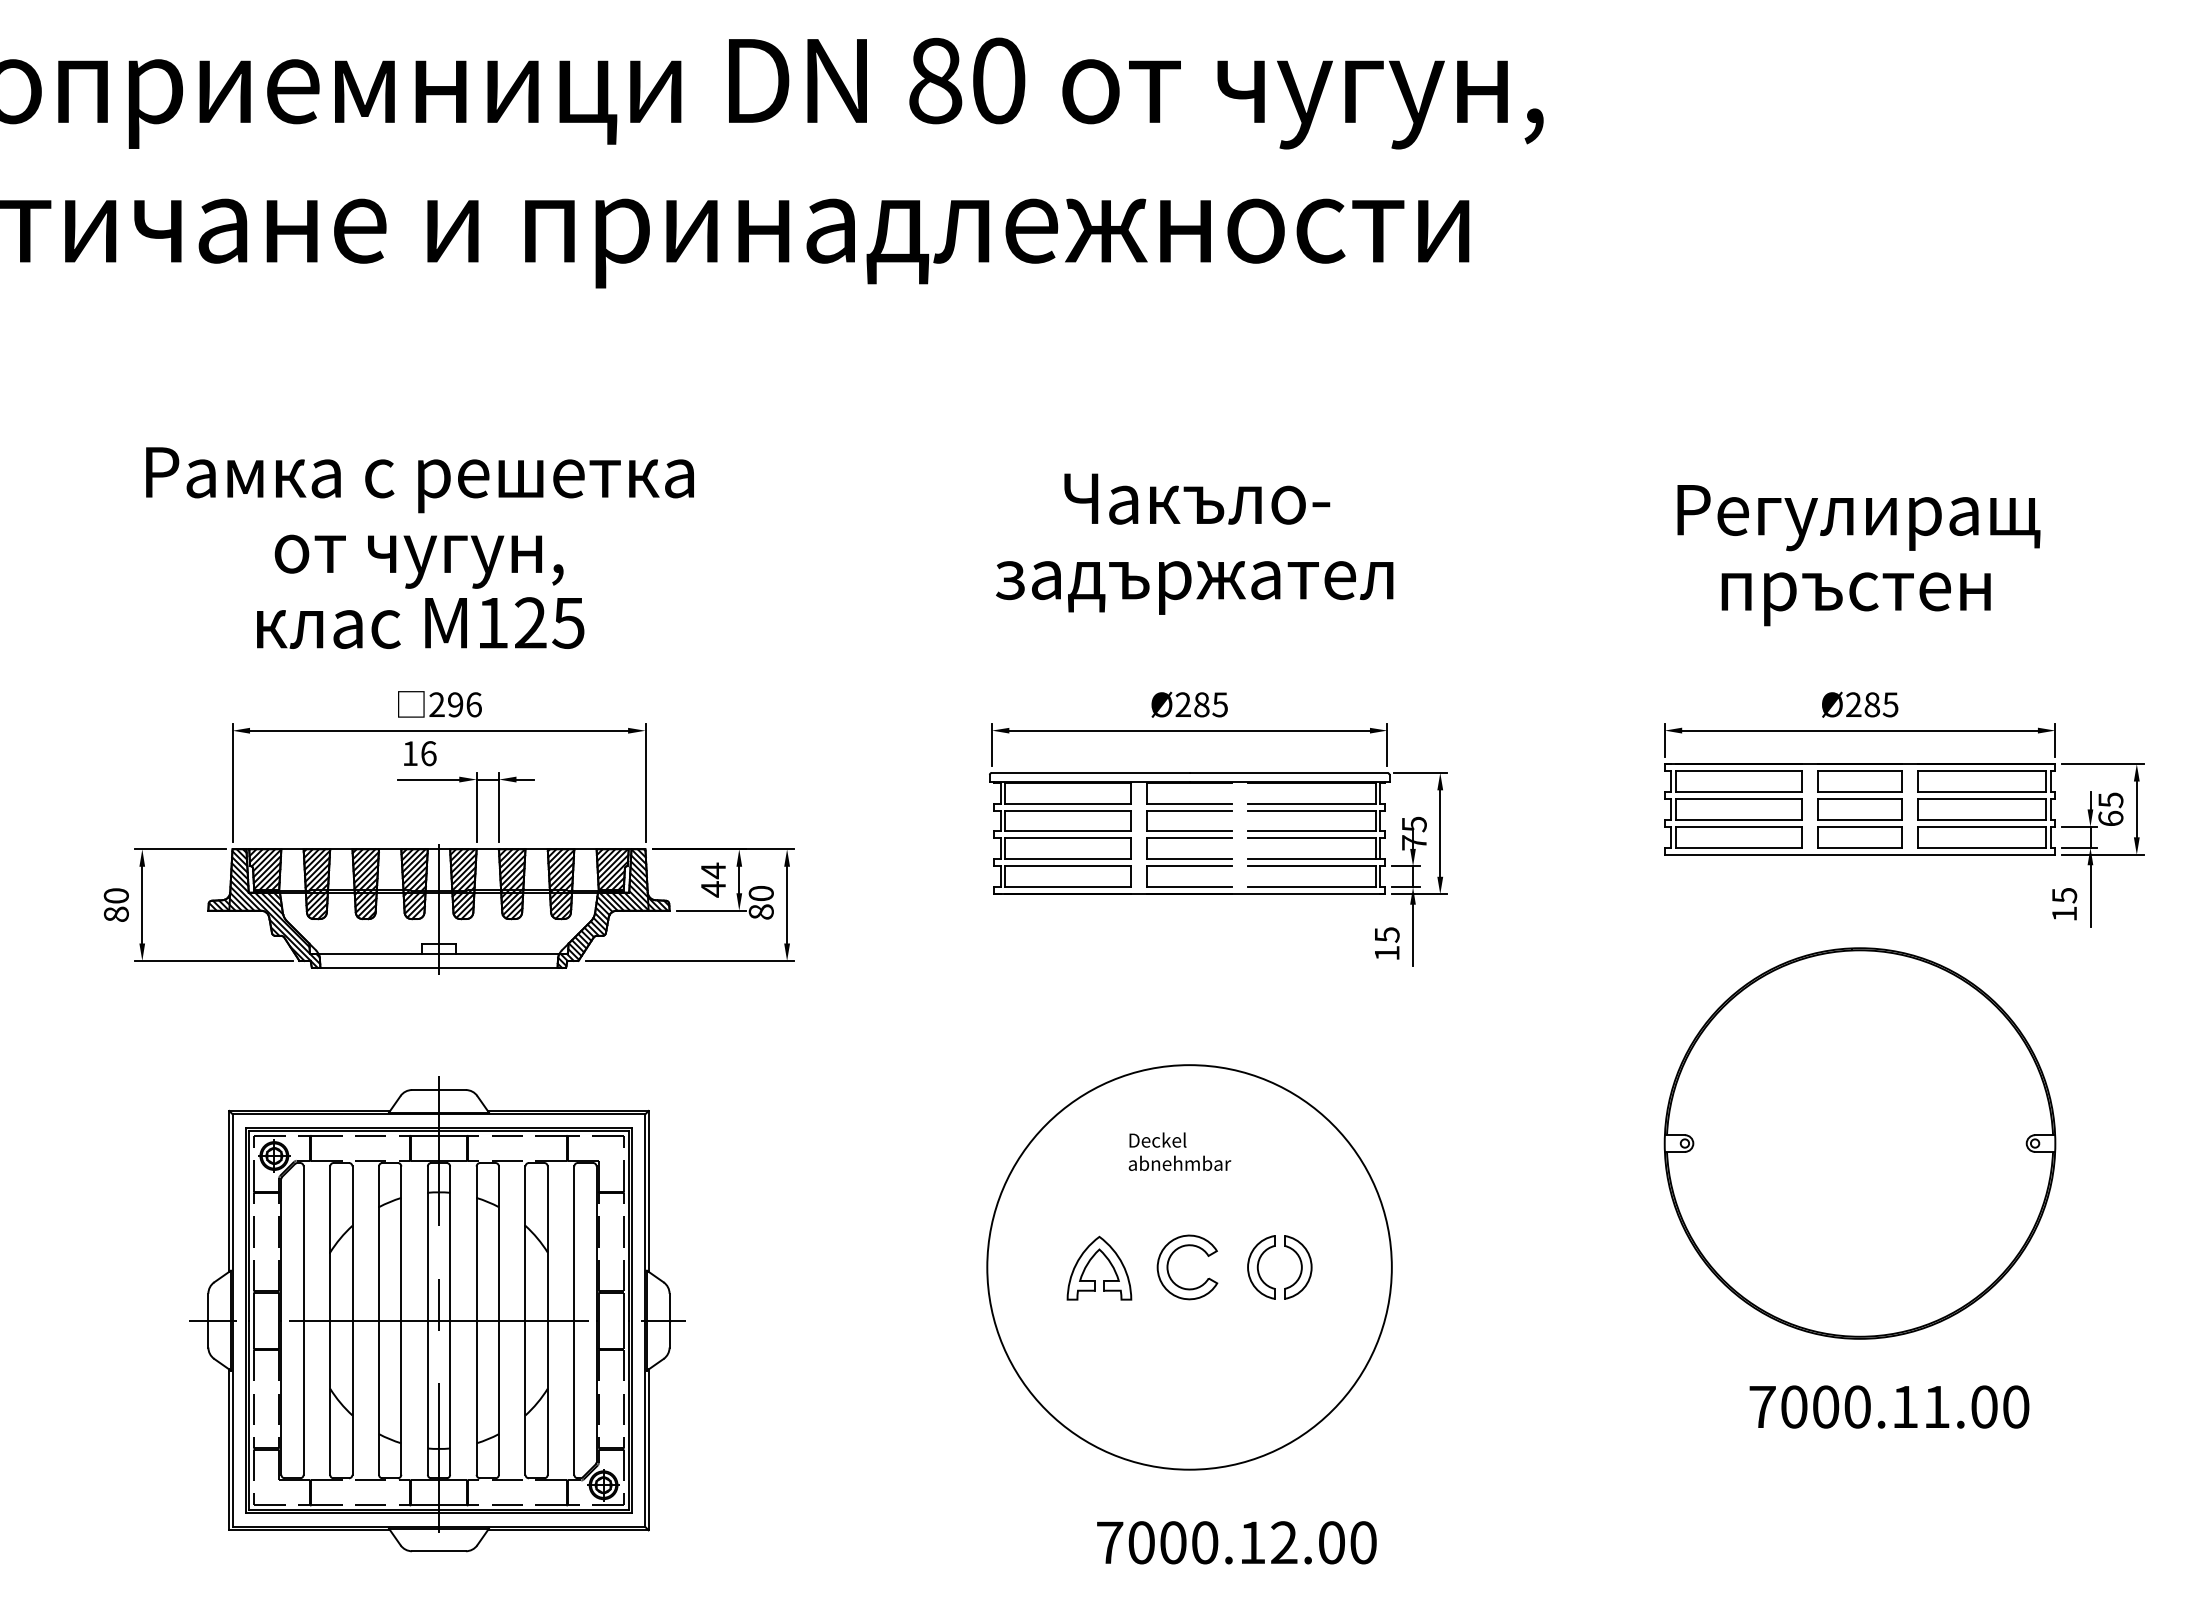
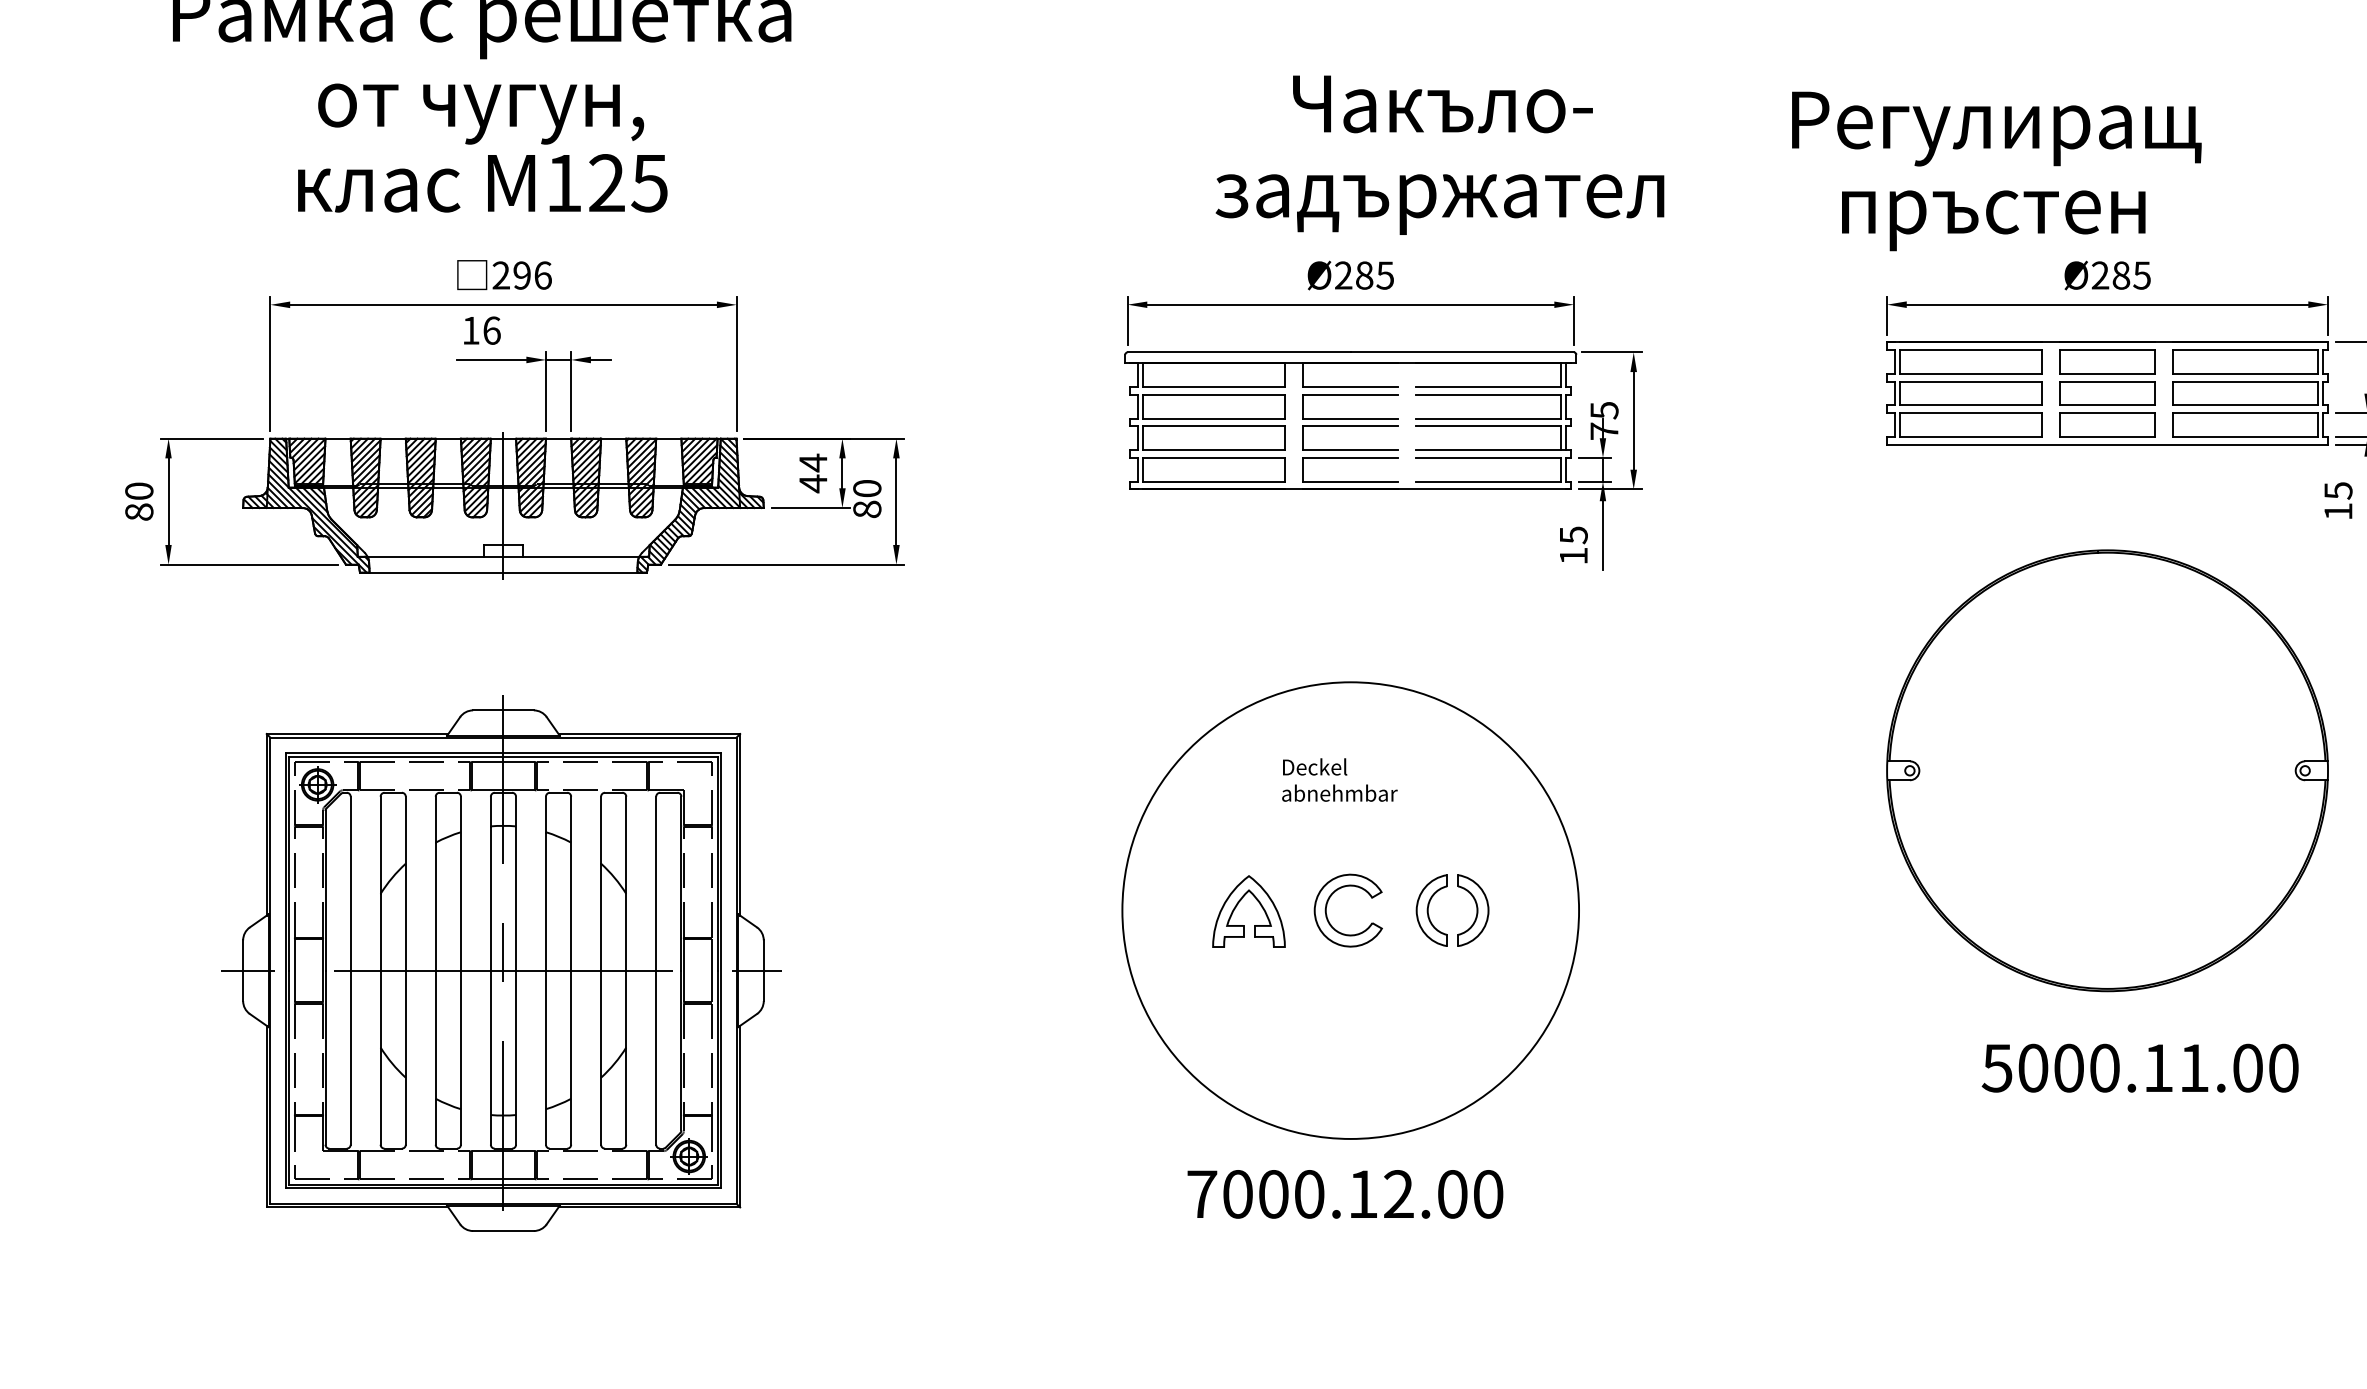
text: (1194, 543) -> (1439, 154), moved
text: (1858, 555) -> (1996, 171), moved
text: (1761, 1407) -> (1996, 1068), 7000.11.00 -> 5000.11.00
text: (1236, 1542) -> (1344, 1194), moved

